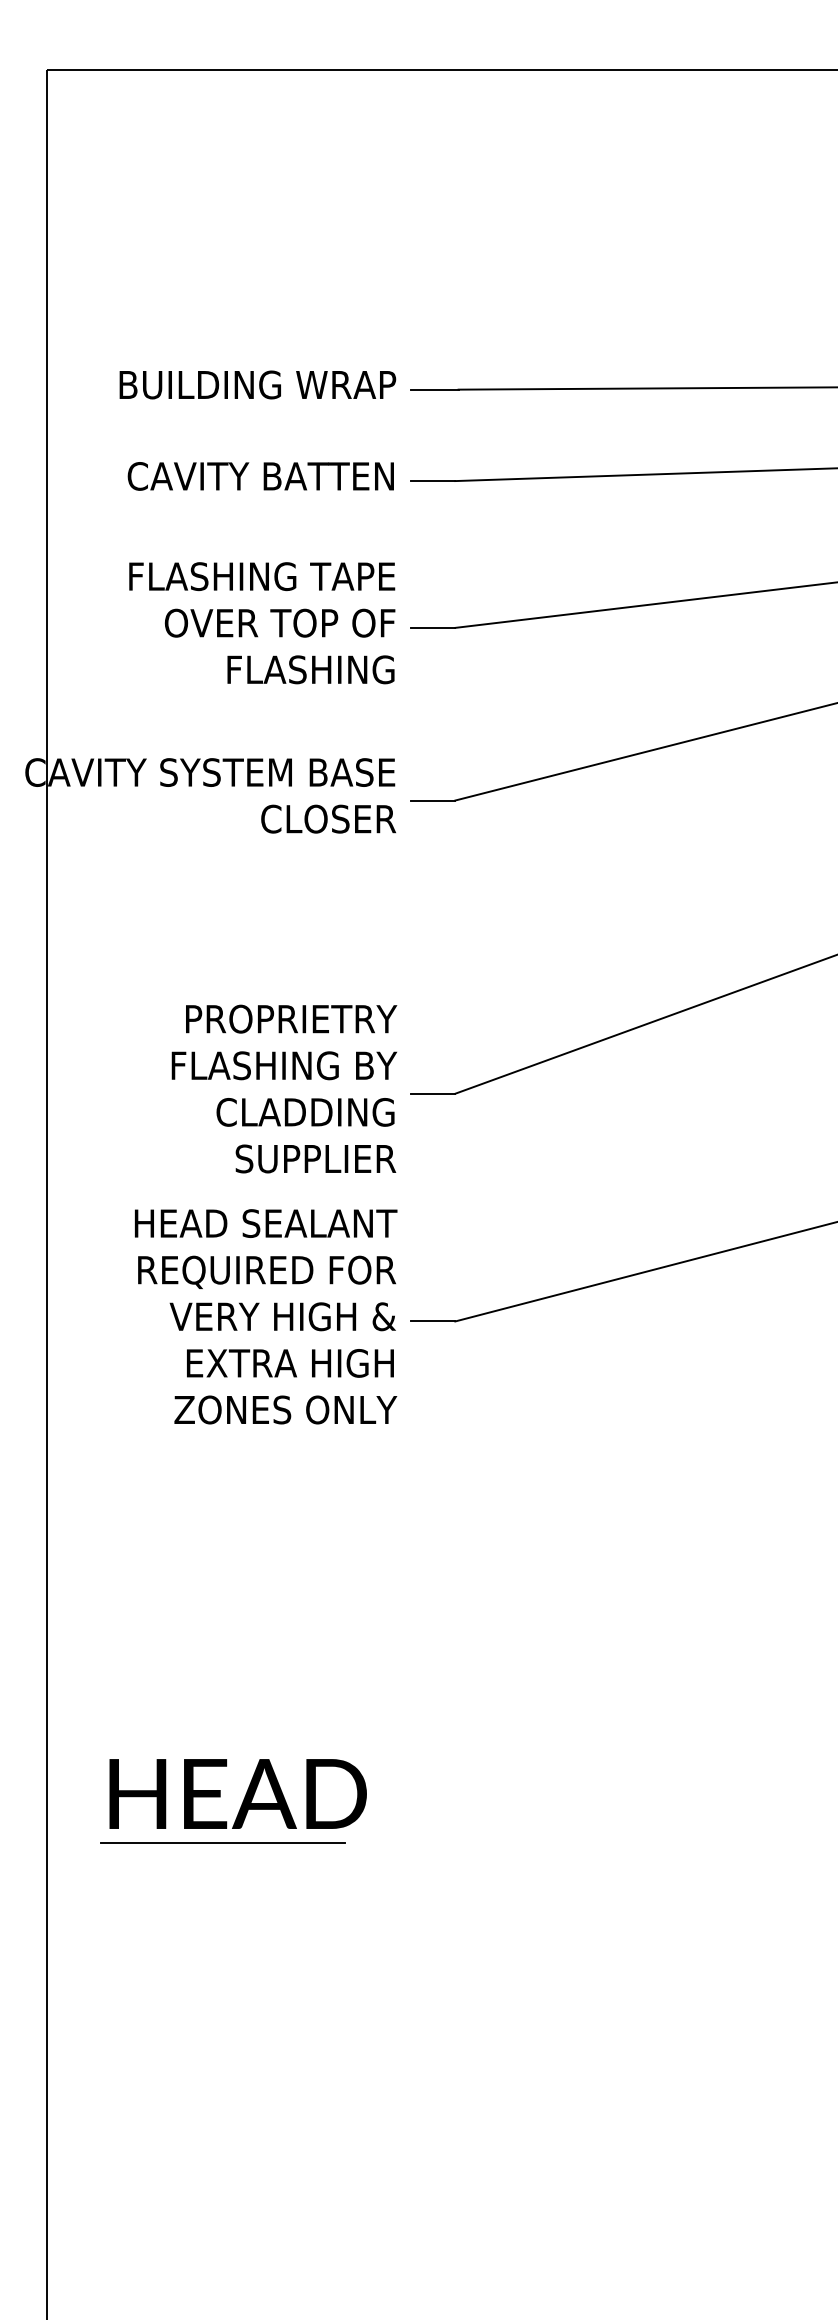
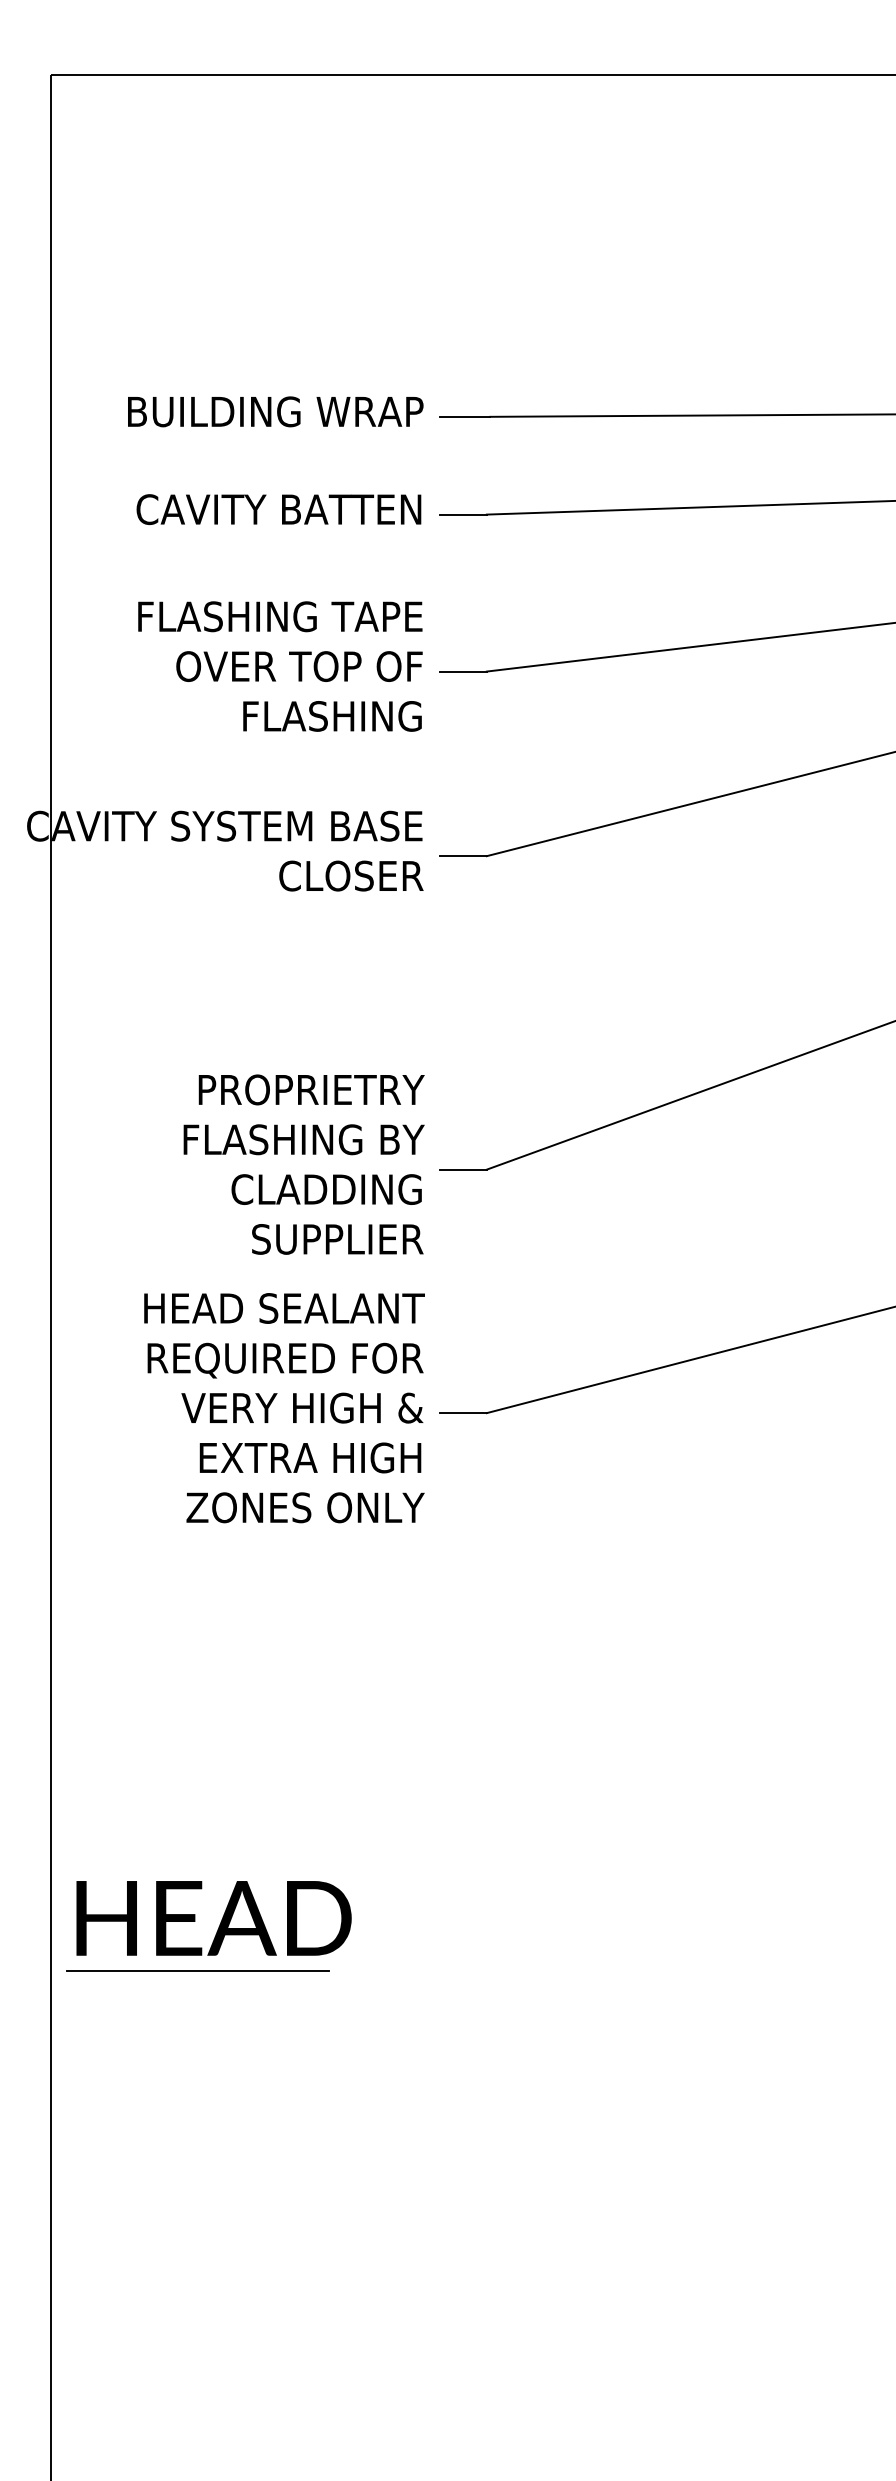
part: (241, 1804) -> (217, 1929), moved

